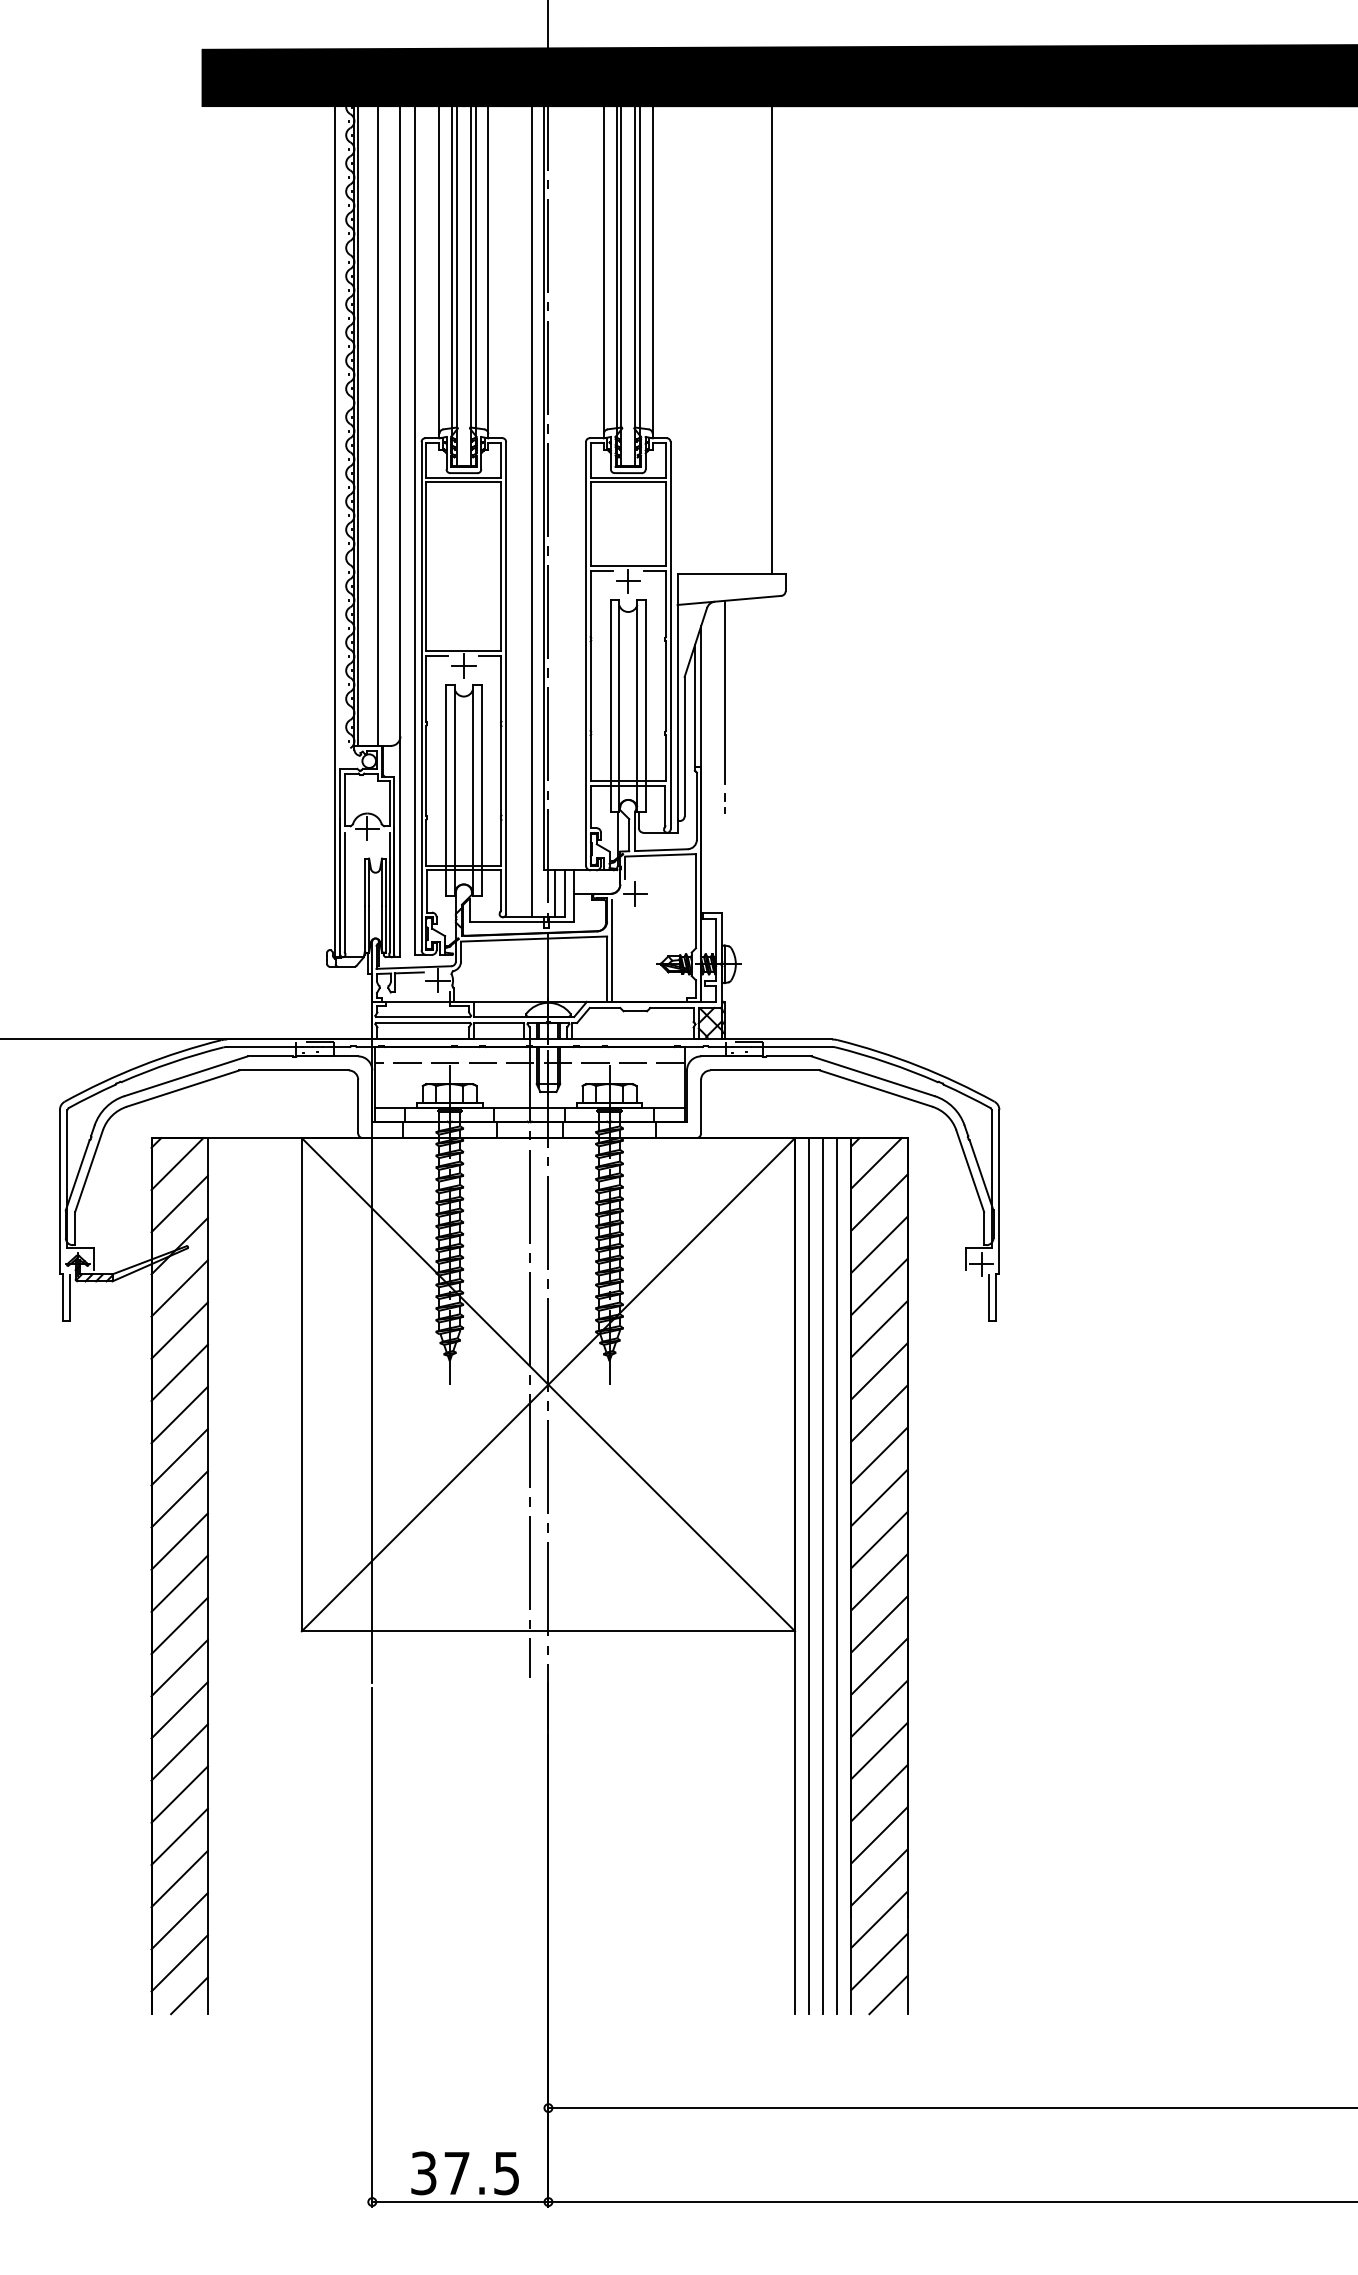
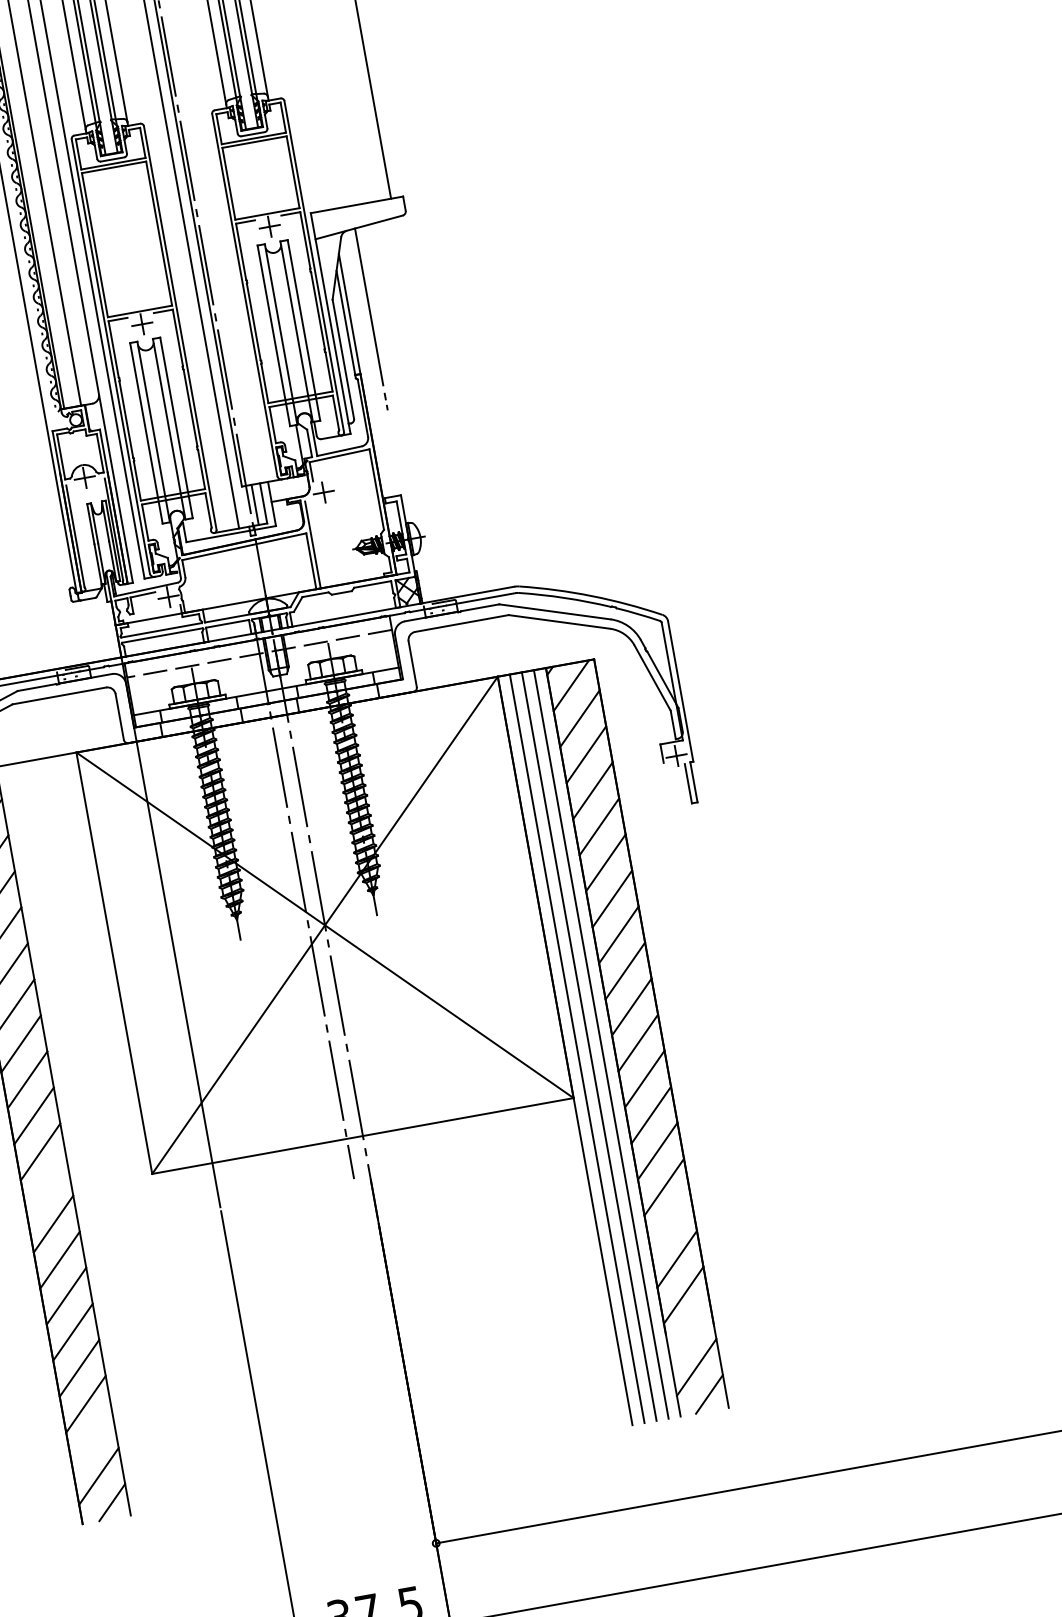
line: (179, 1625) -> (46, 1187), removed
line: (879, 1792) -> (670, 1222), removed
line: (879, 1919) -> (690, 1331), removed
line: (179, 1921) -> (92, 1440), removed

